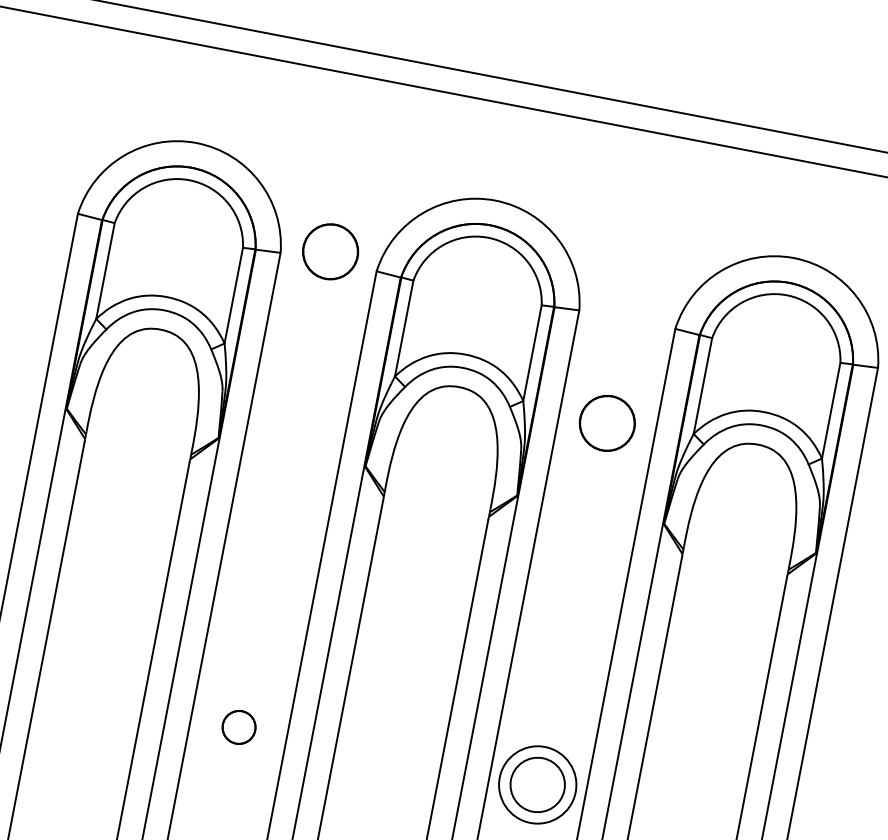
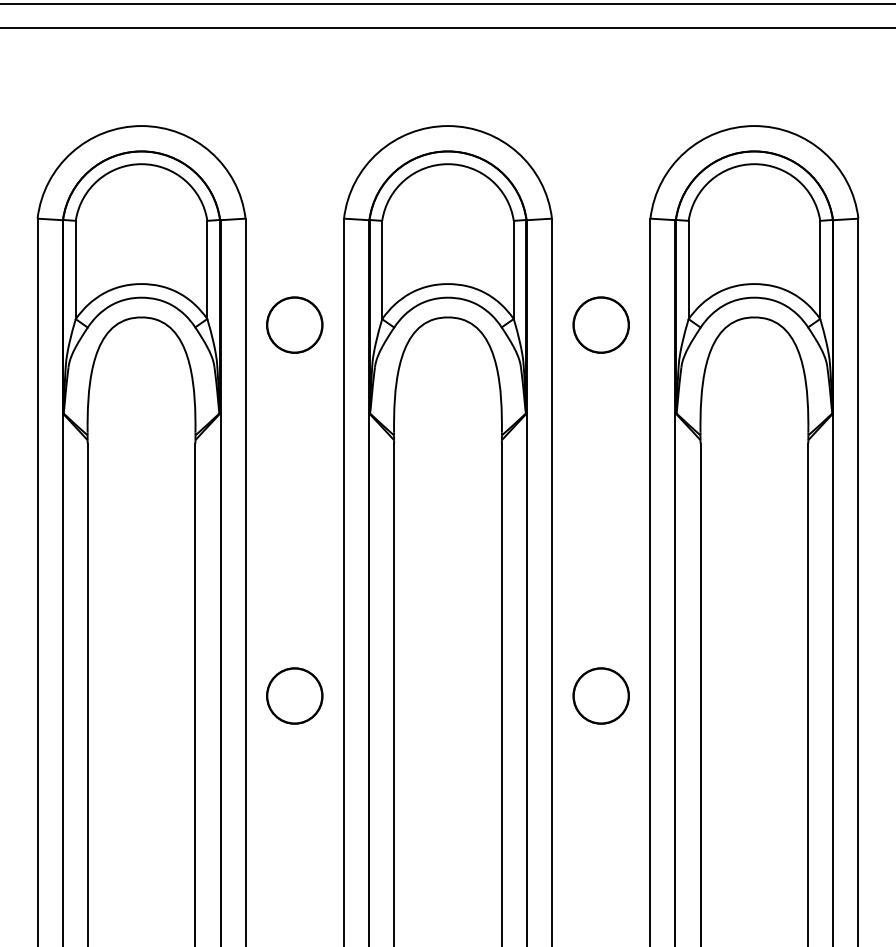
circle: (330, 251) -> (294, 324), moved
circle: (238, 726) -> (294, 695), size x1.67
circle: (538, 784) -> (601, 695), size x0.71

